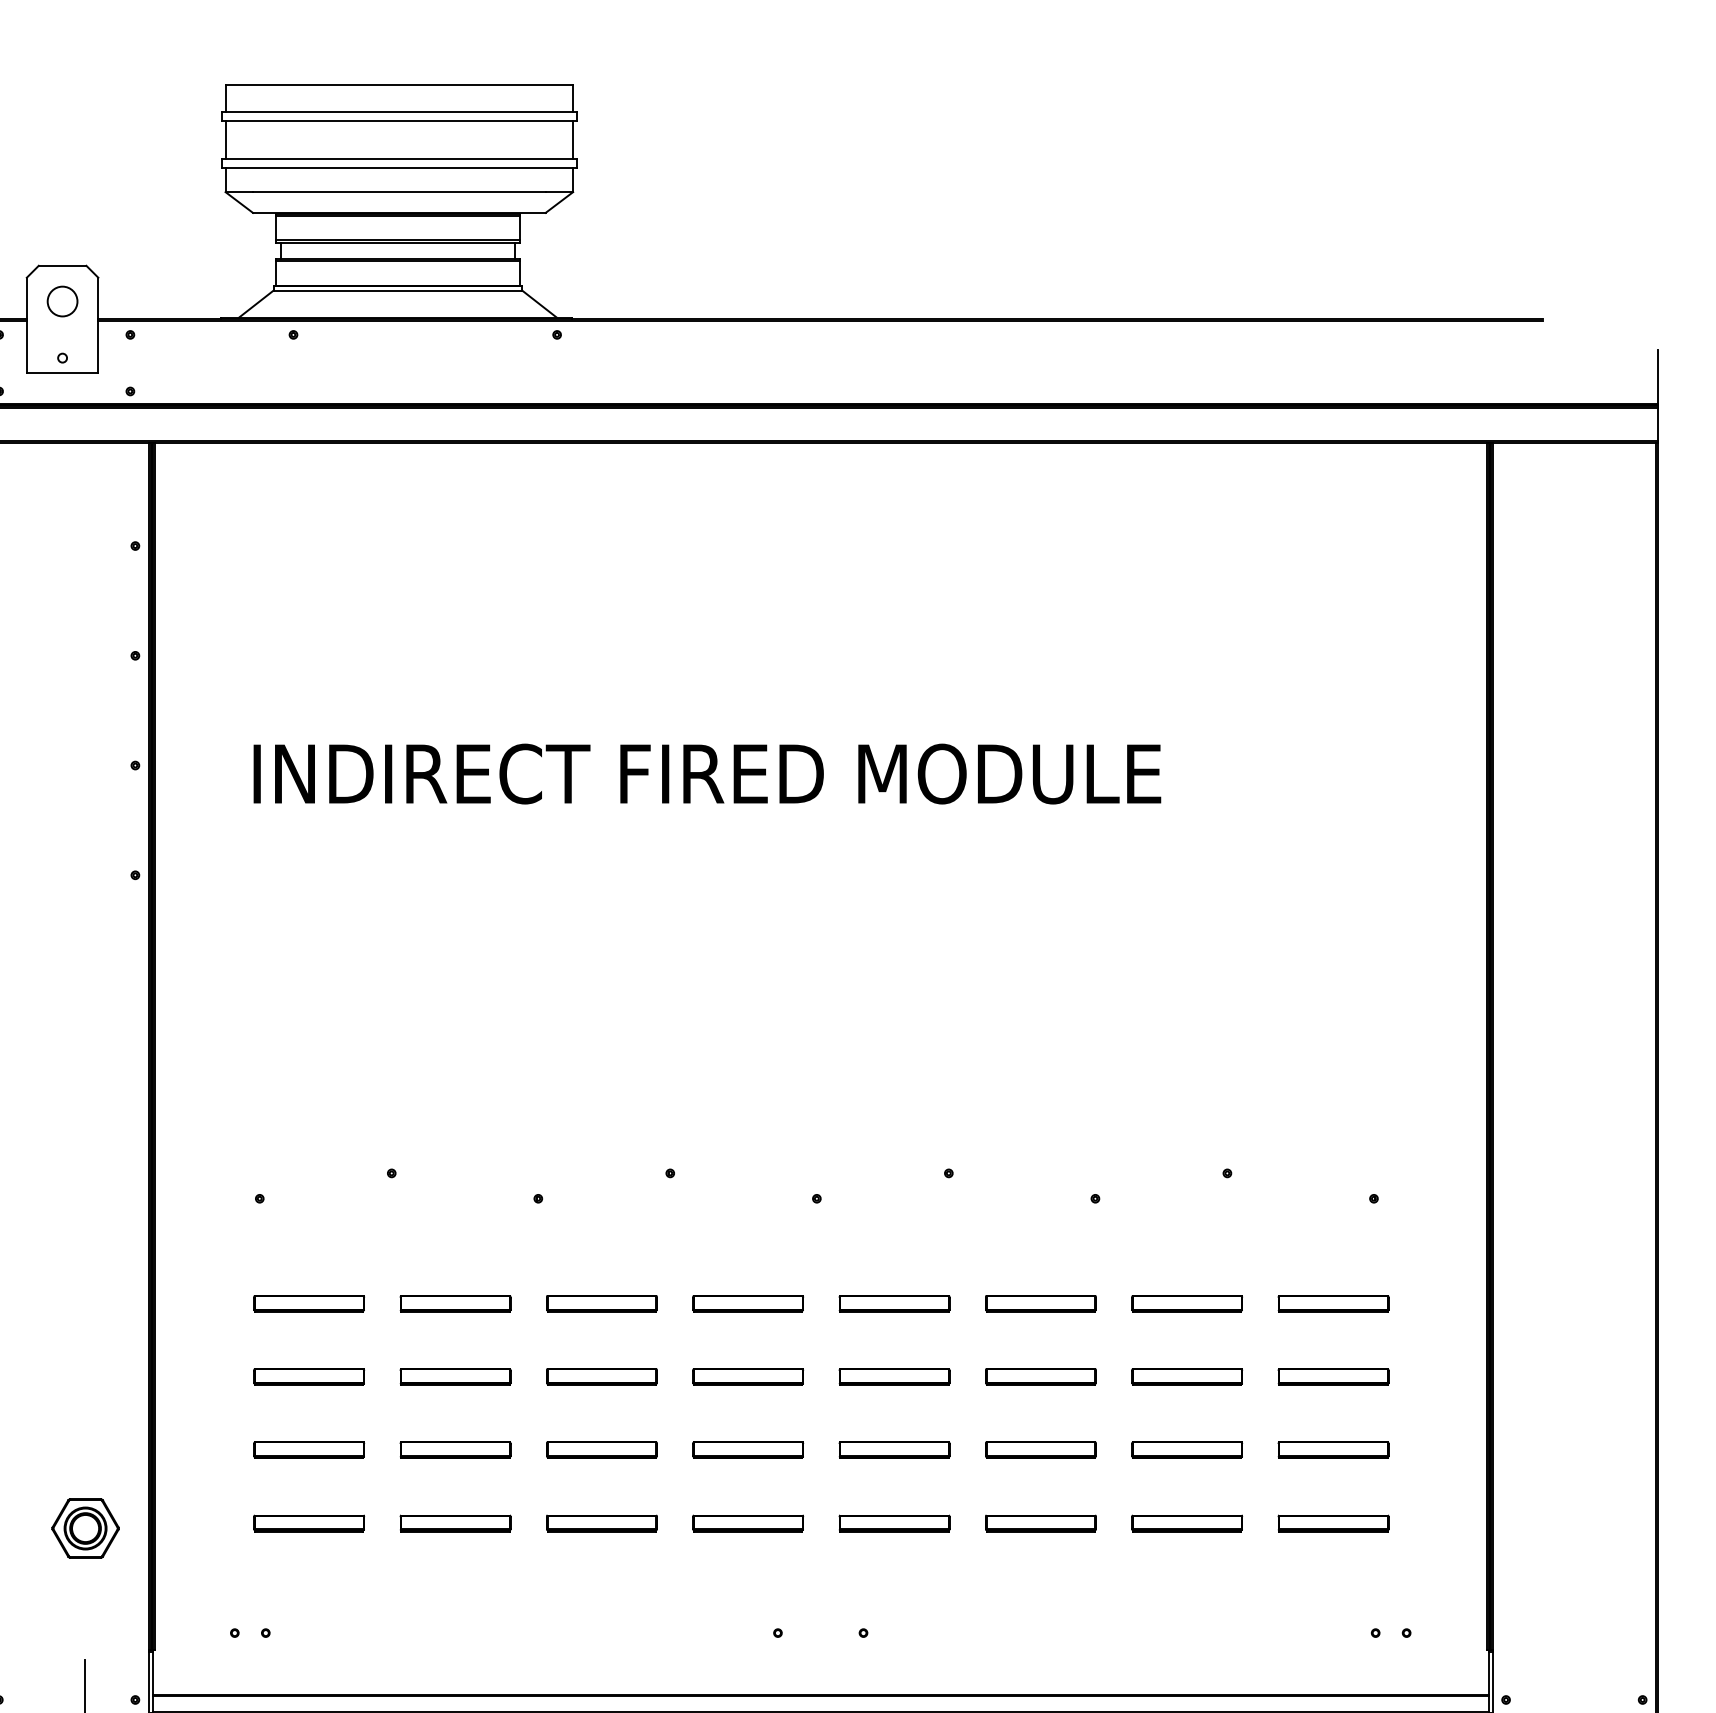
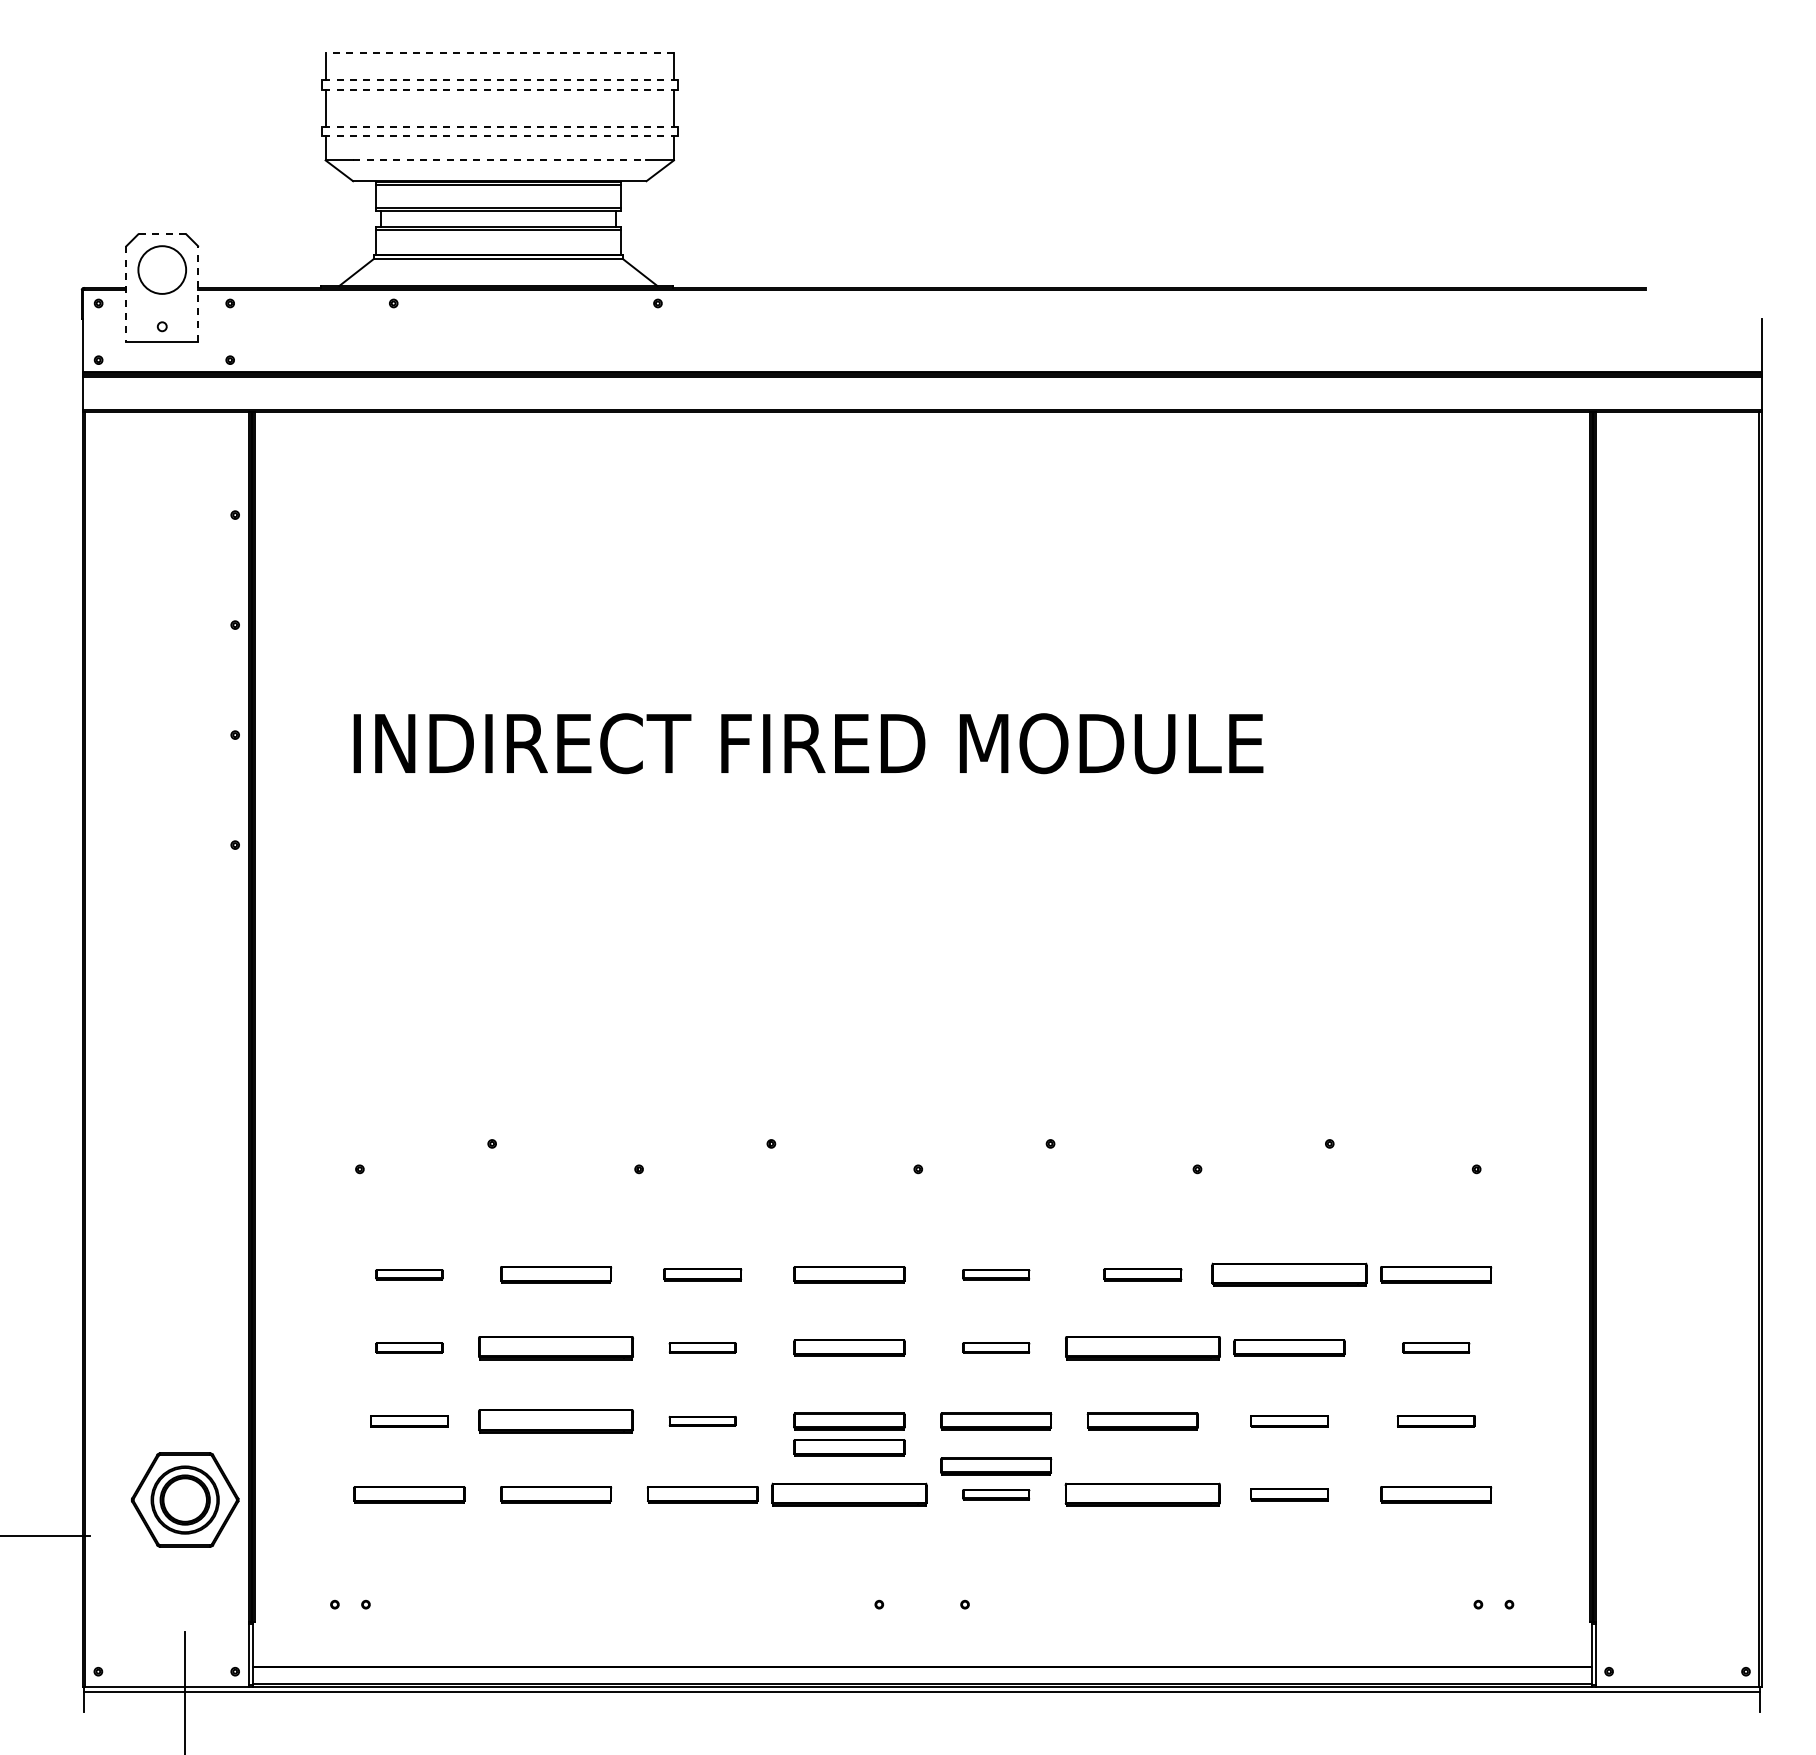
line: (399, 84) -> (499, 52), solid -> dashed
line: (399, 112) -> (499, 80), solid -> dashed
line: (399, 121) -> (499, 89), solid -> dashed
line: (399, 158) -> (499, 126), solid -> dashed
line: (399, 167) -> (499, 135), solid -> dashed
line: (399, 192) -> (499, 160), solid -> dashed
line: (62, 266) -> (162, 234), solid -> dashed
circle: (62, 301) -> (162, 269), size x1.6
line: (26, 324) -> (126, 293), solid -> dashed
line: (98, 324) -> (198, 293), solid -> dashed
part: (309, 1303) -> (409, 1274), size x0.6
part: (601, 1303) -> (702, 1274), size x0.7
part: (894, 1303) -> (996, 1274), size x0.6
part: (1040, 1303) -> (1142, 1274), size x0.7
part: (1187, 1303) -> (1289, 1274), size x1.4
part: (309, 1376) -> (409, 1347), size x0.6
part: (455, 1376) -> (556, 1347), size x1.4
part: (601, 1376) -> (702, 1347), size x0.6
part: (894, 1376) -> (996, 1347), size x0.6
part: (1040, 1376) -> (1142, 1347), size x1.4
part: (1333, 1376) -> (1436, 1347), size x0.6
part: (309, 1450) -> (409, 1421), size x0.7
part: (455, 1450) -> (556, 1421), size x1.4
part: (601, 1450) -> (702, 1421), size x0.6
part: (1187, 1450) -> (1289, 1421), size x0.7
part: (1333, 1450) -> (1436, 1421), size x0.7
part: (748, 1476) -> (849, 1447), added
part: (894, 1495) -> (996, 1466), added
part: (748, 1523) -> (849, 1494), size x1.4
part: (894, 1523) -> (996, 1494), size x0.6
part: (1040, 1523) -> (1142, 1494), size x1.4
part: (1187, 1523) -> (1289, 1494), size x0.7
part: (85, 1528) -> (185, 1499), size x1.6

